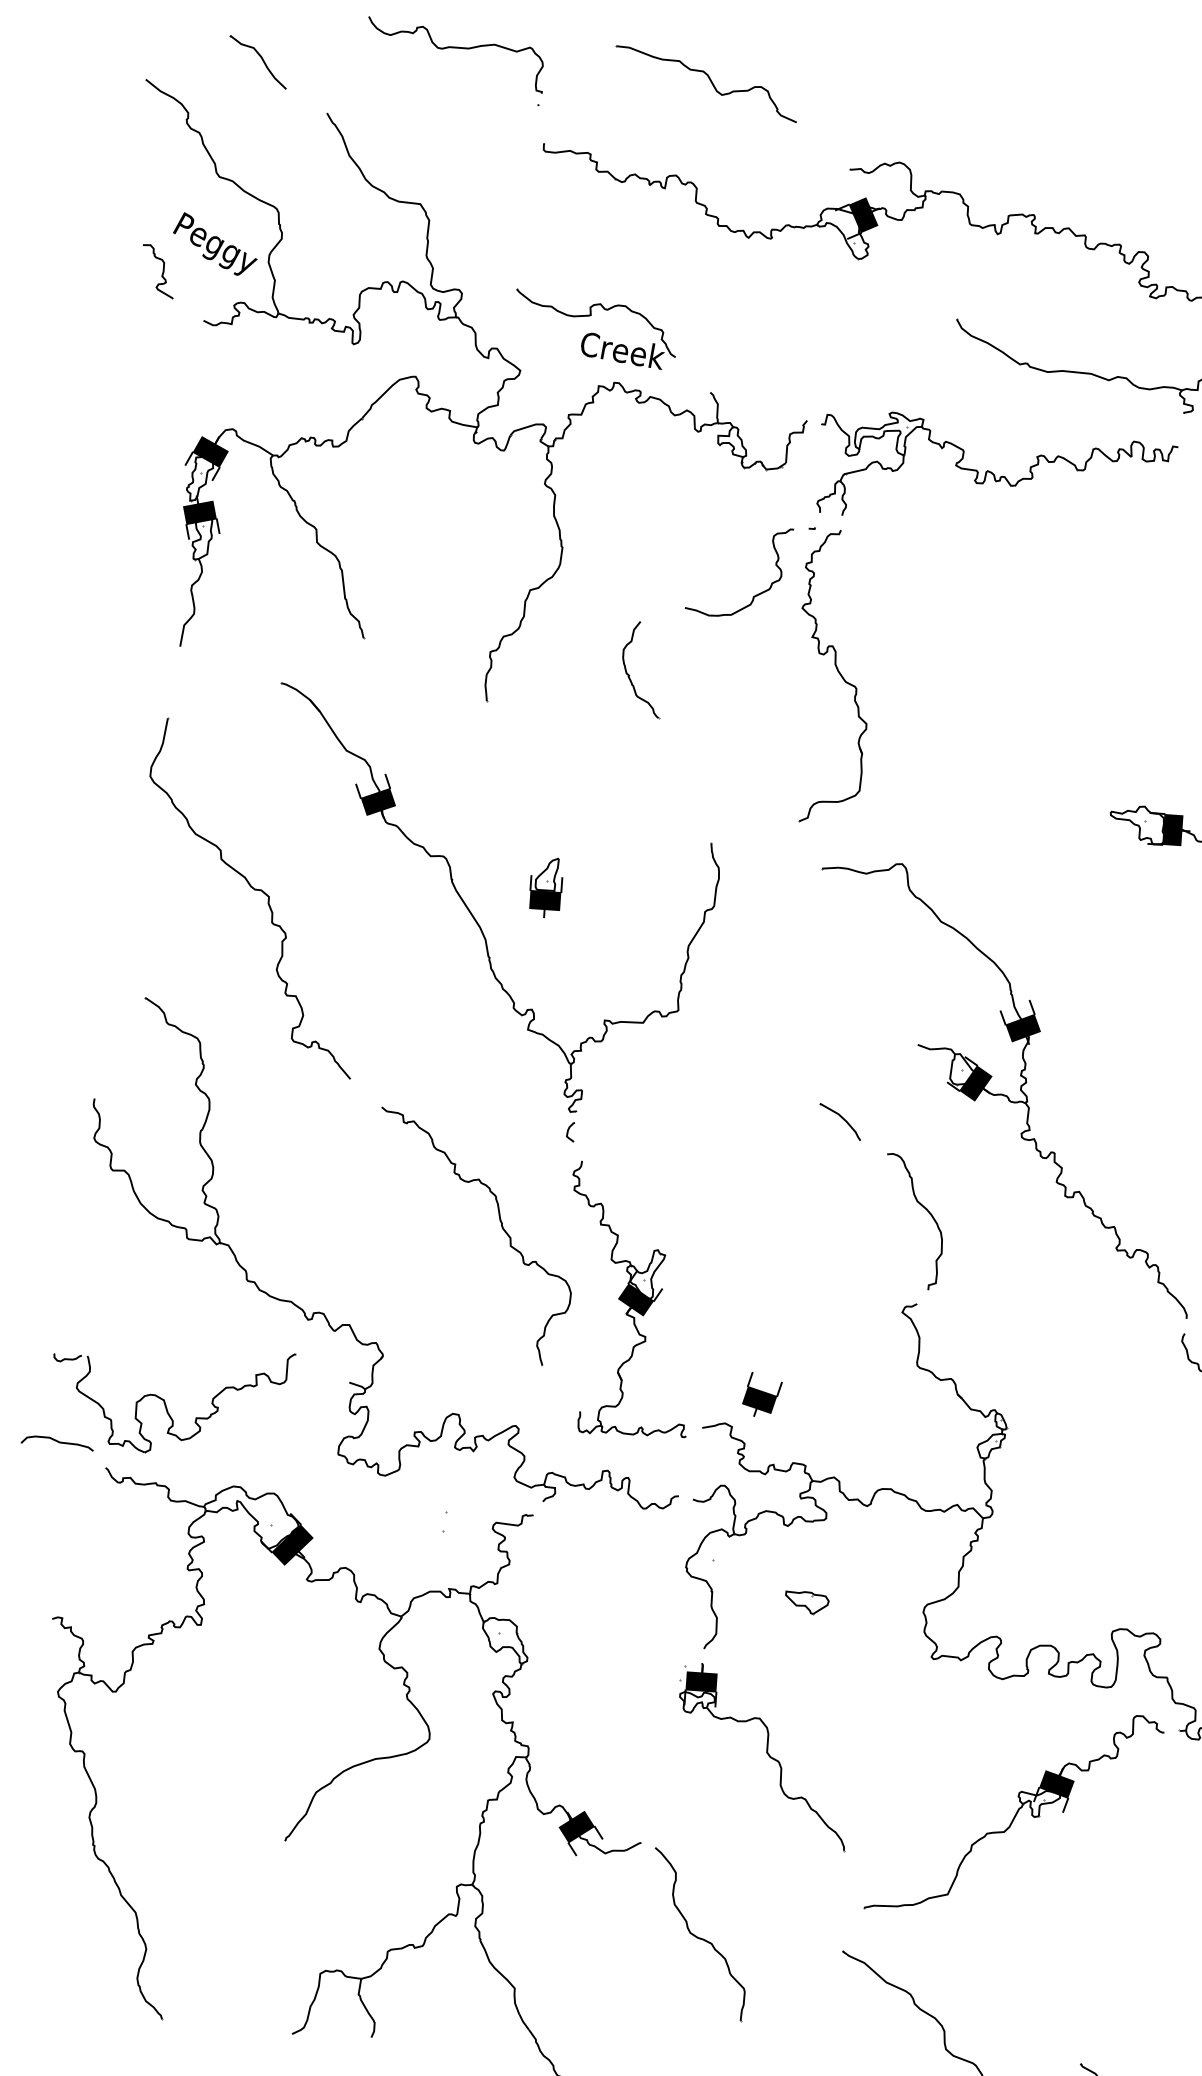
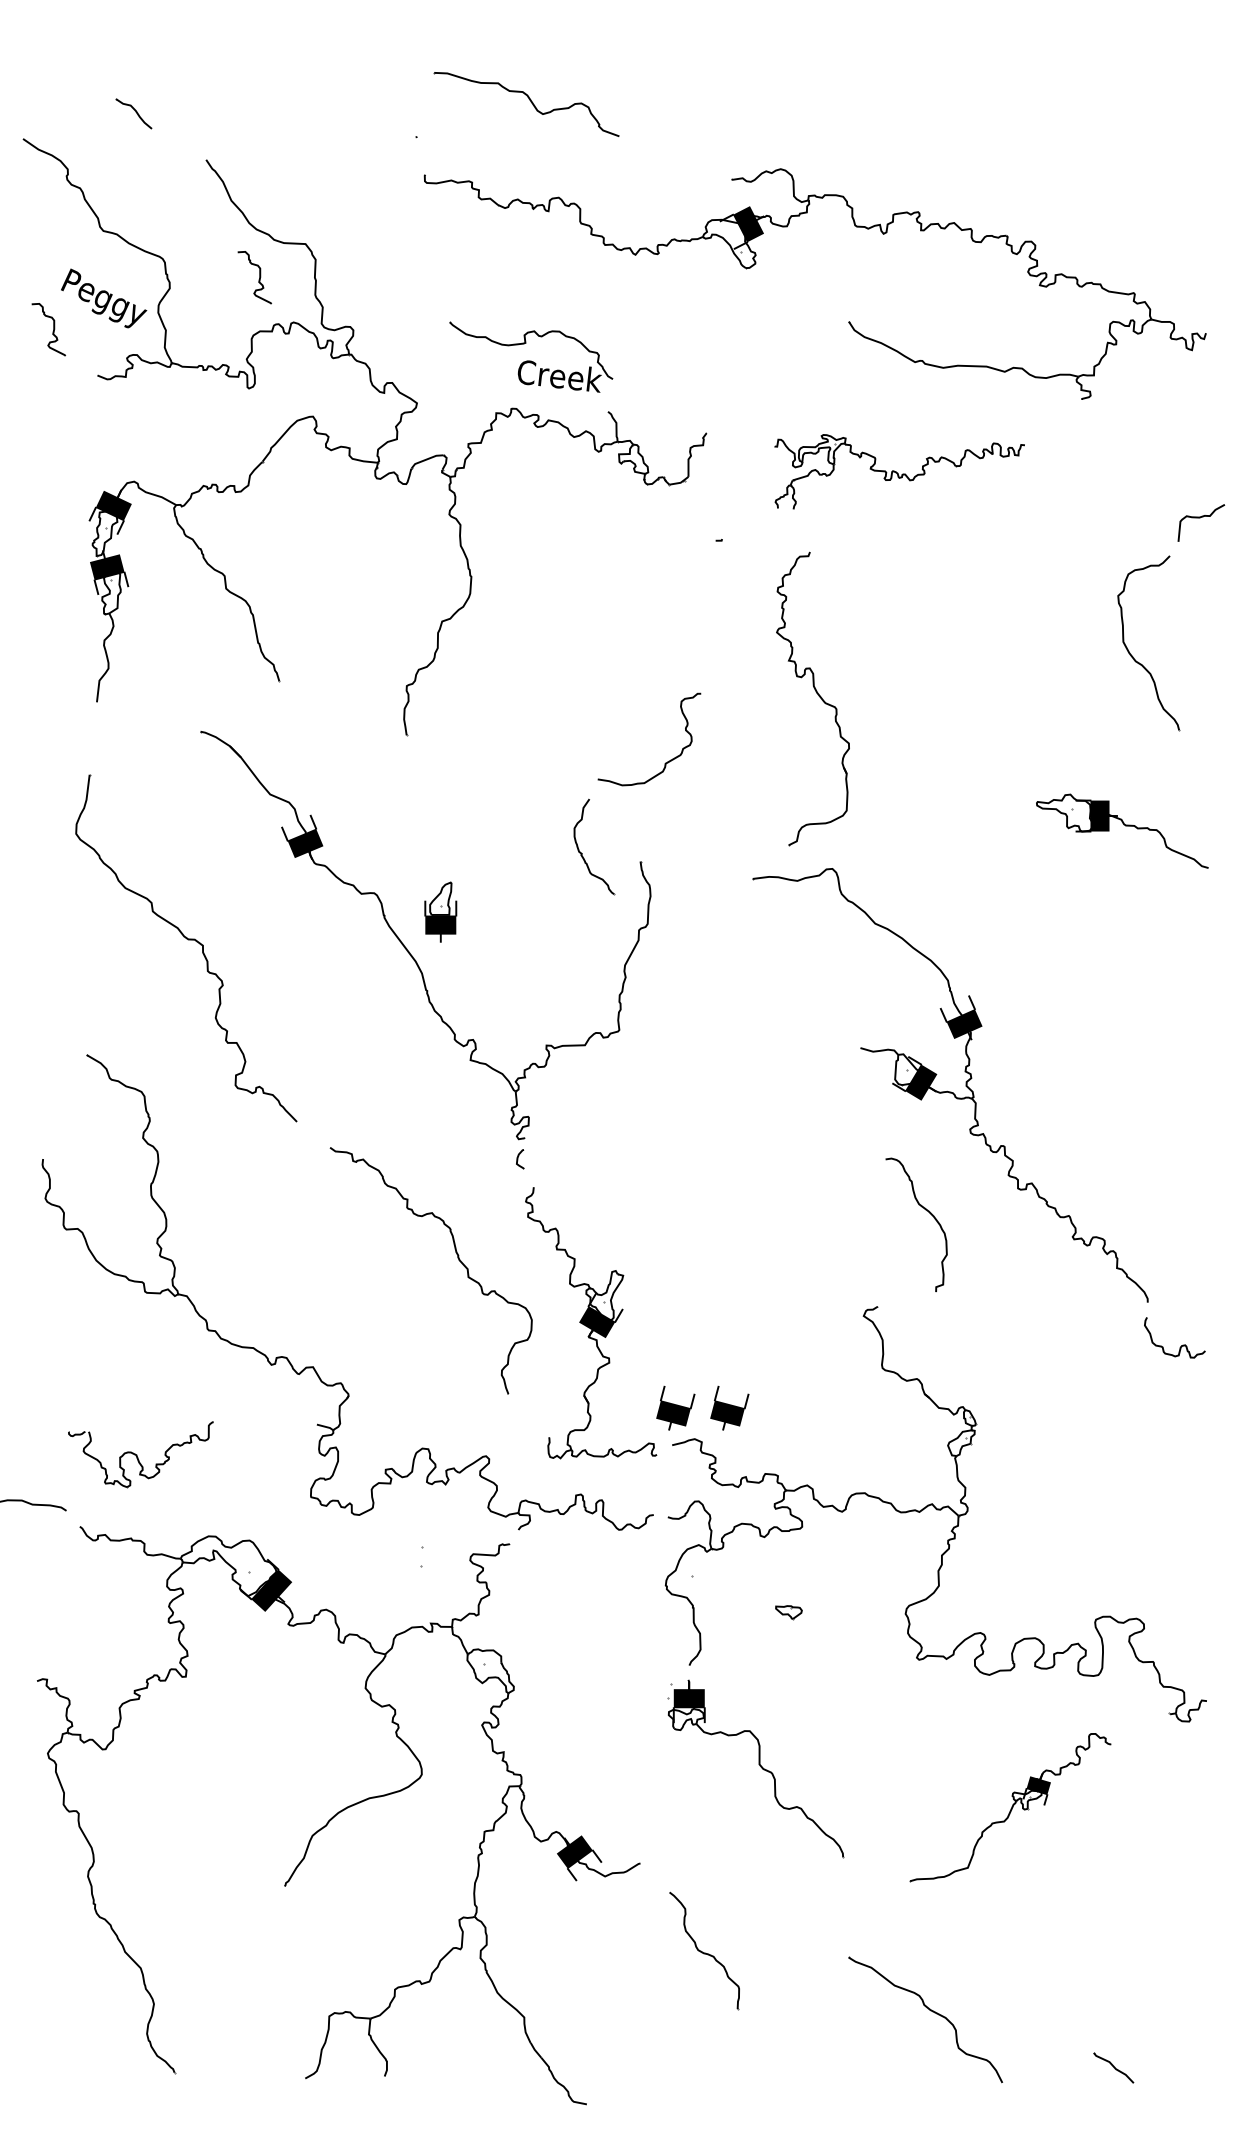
curve: (455, 48) -> (329, 86), removed
part: (257, 61) -> (133, 113), size x0.6
part: (706, 84) -> (526, 104), moved
curve: (370, 236) -> (258, 279), added
part: (595, 329) -> (531, 356), moved
part: (996, 472) -> (899, 471), size x0.7
curve: (753, 595) -> (665, 762), moved
part: (839, 674) -> (818, 696), moved
part: (629, 675) -> (582, 853), moved
part: (545, 886) -> (440, 911), moved
part: (840, 1121) -> (788, 1129), removed
curve: (923, 1208) -> (925, 1210), moved
part: (708, 1390) -> (675, 1407), added
part: (171, 1400) -> (140, 1454), size x0.6
part: (806, 1602) -> (788, 1612), size x0.6
part: (1014, 1812) -> (1010, 1807), size x0.7
part: (699, 1934) -> (704, 1950), size x0.7

